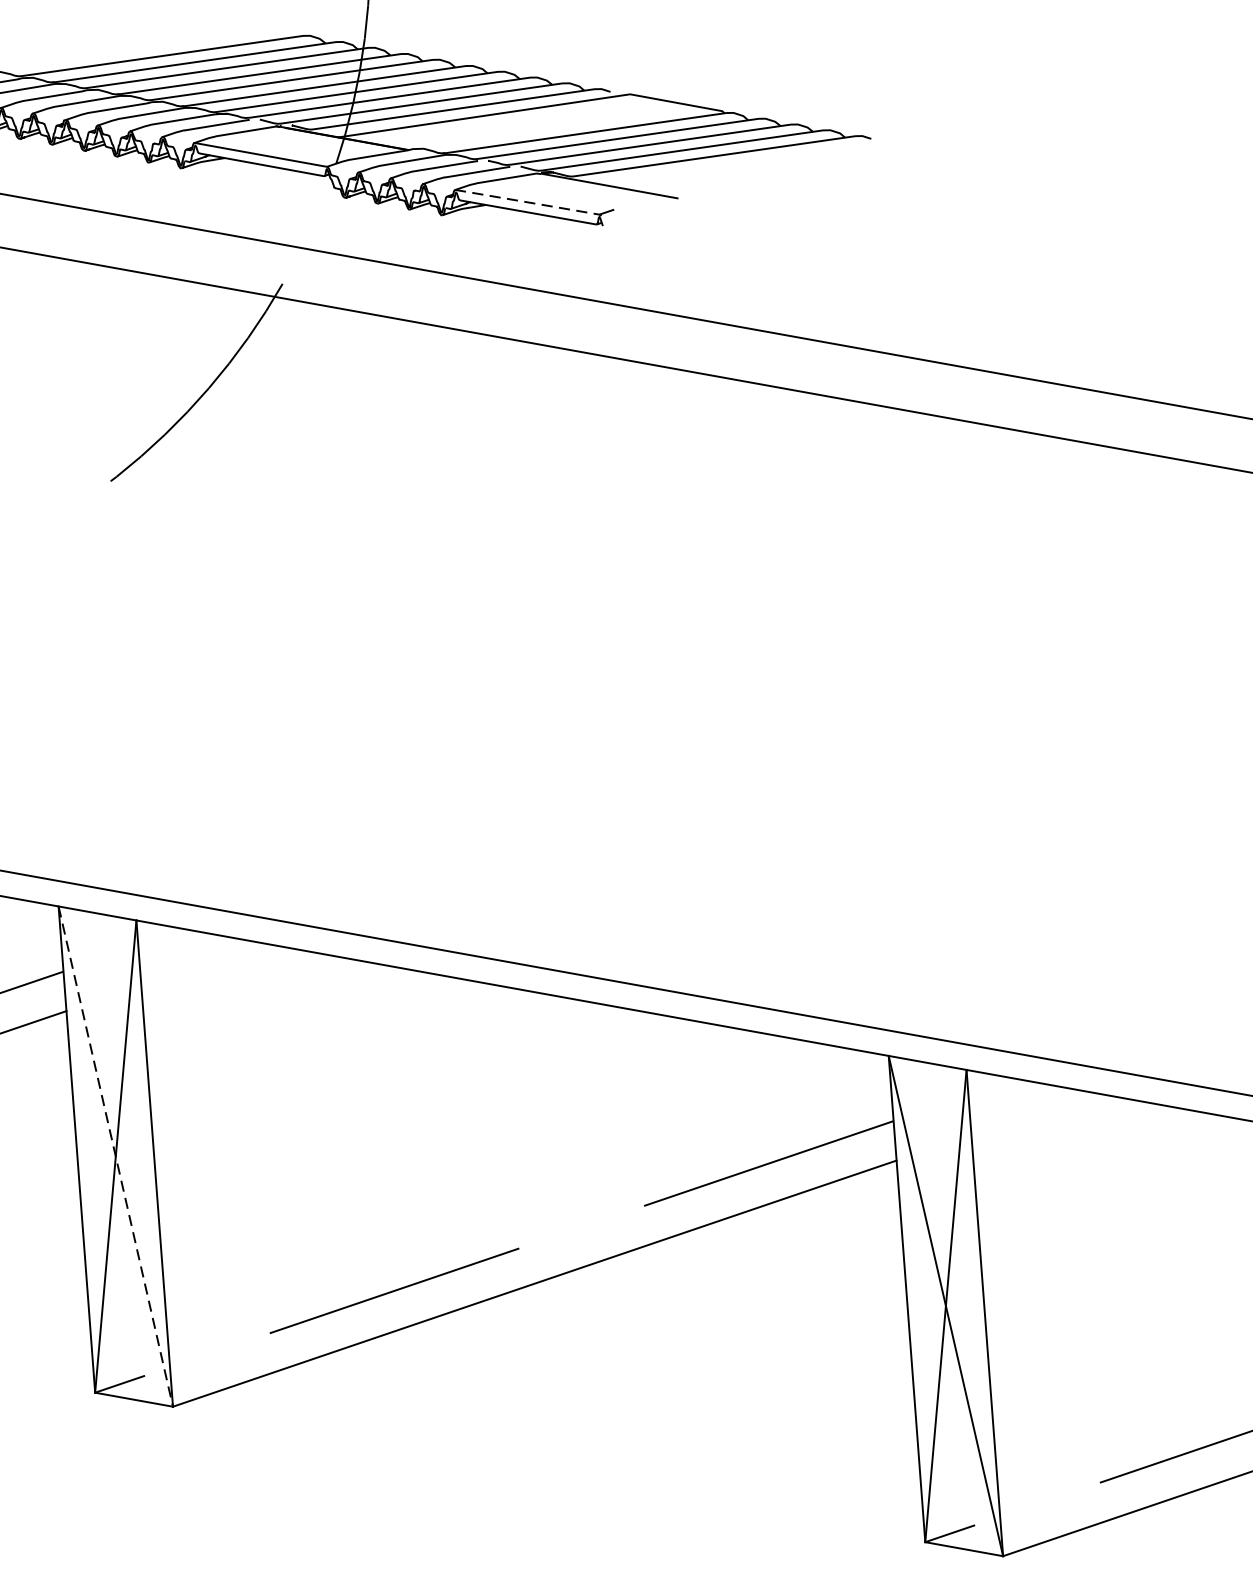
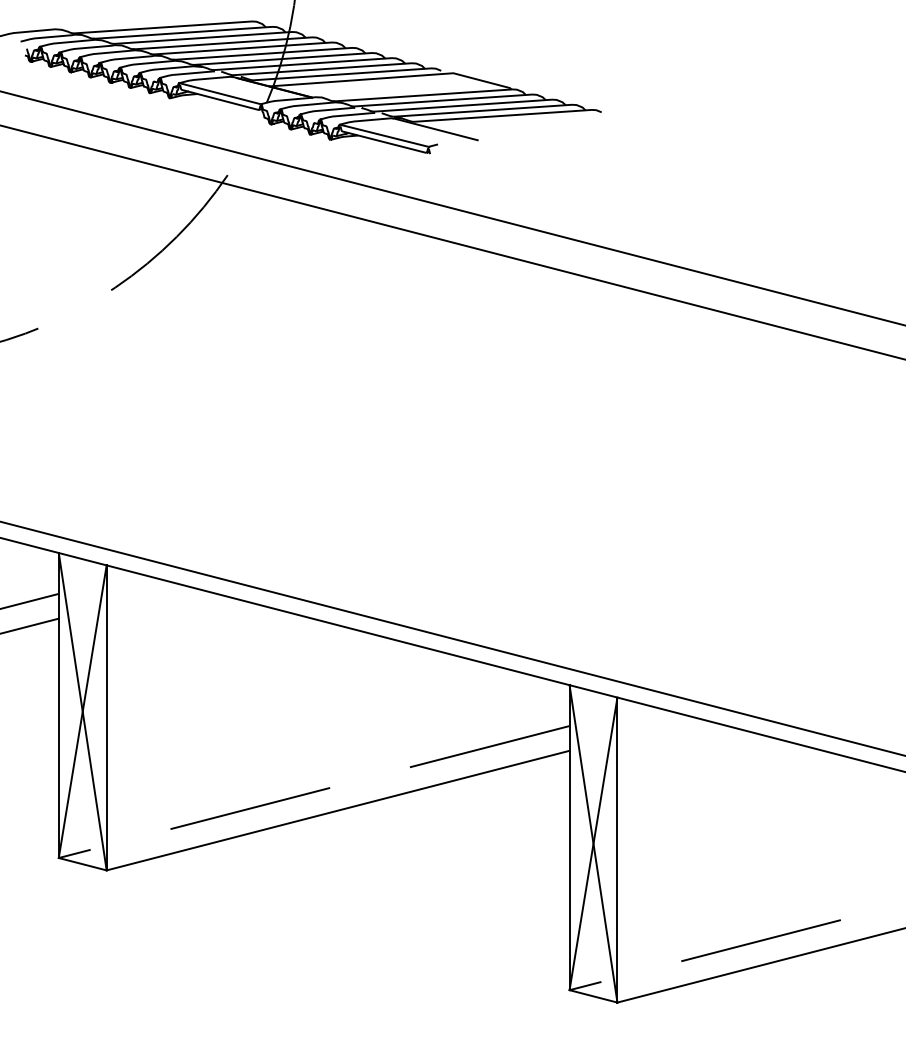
line: (526, 201) -> (383, 135), dashed -> solid
line: (115, 1157) -> (82, 712), dashed -> solid

